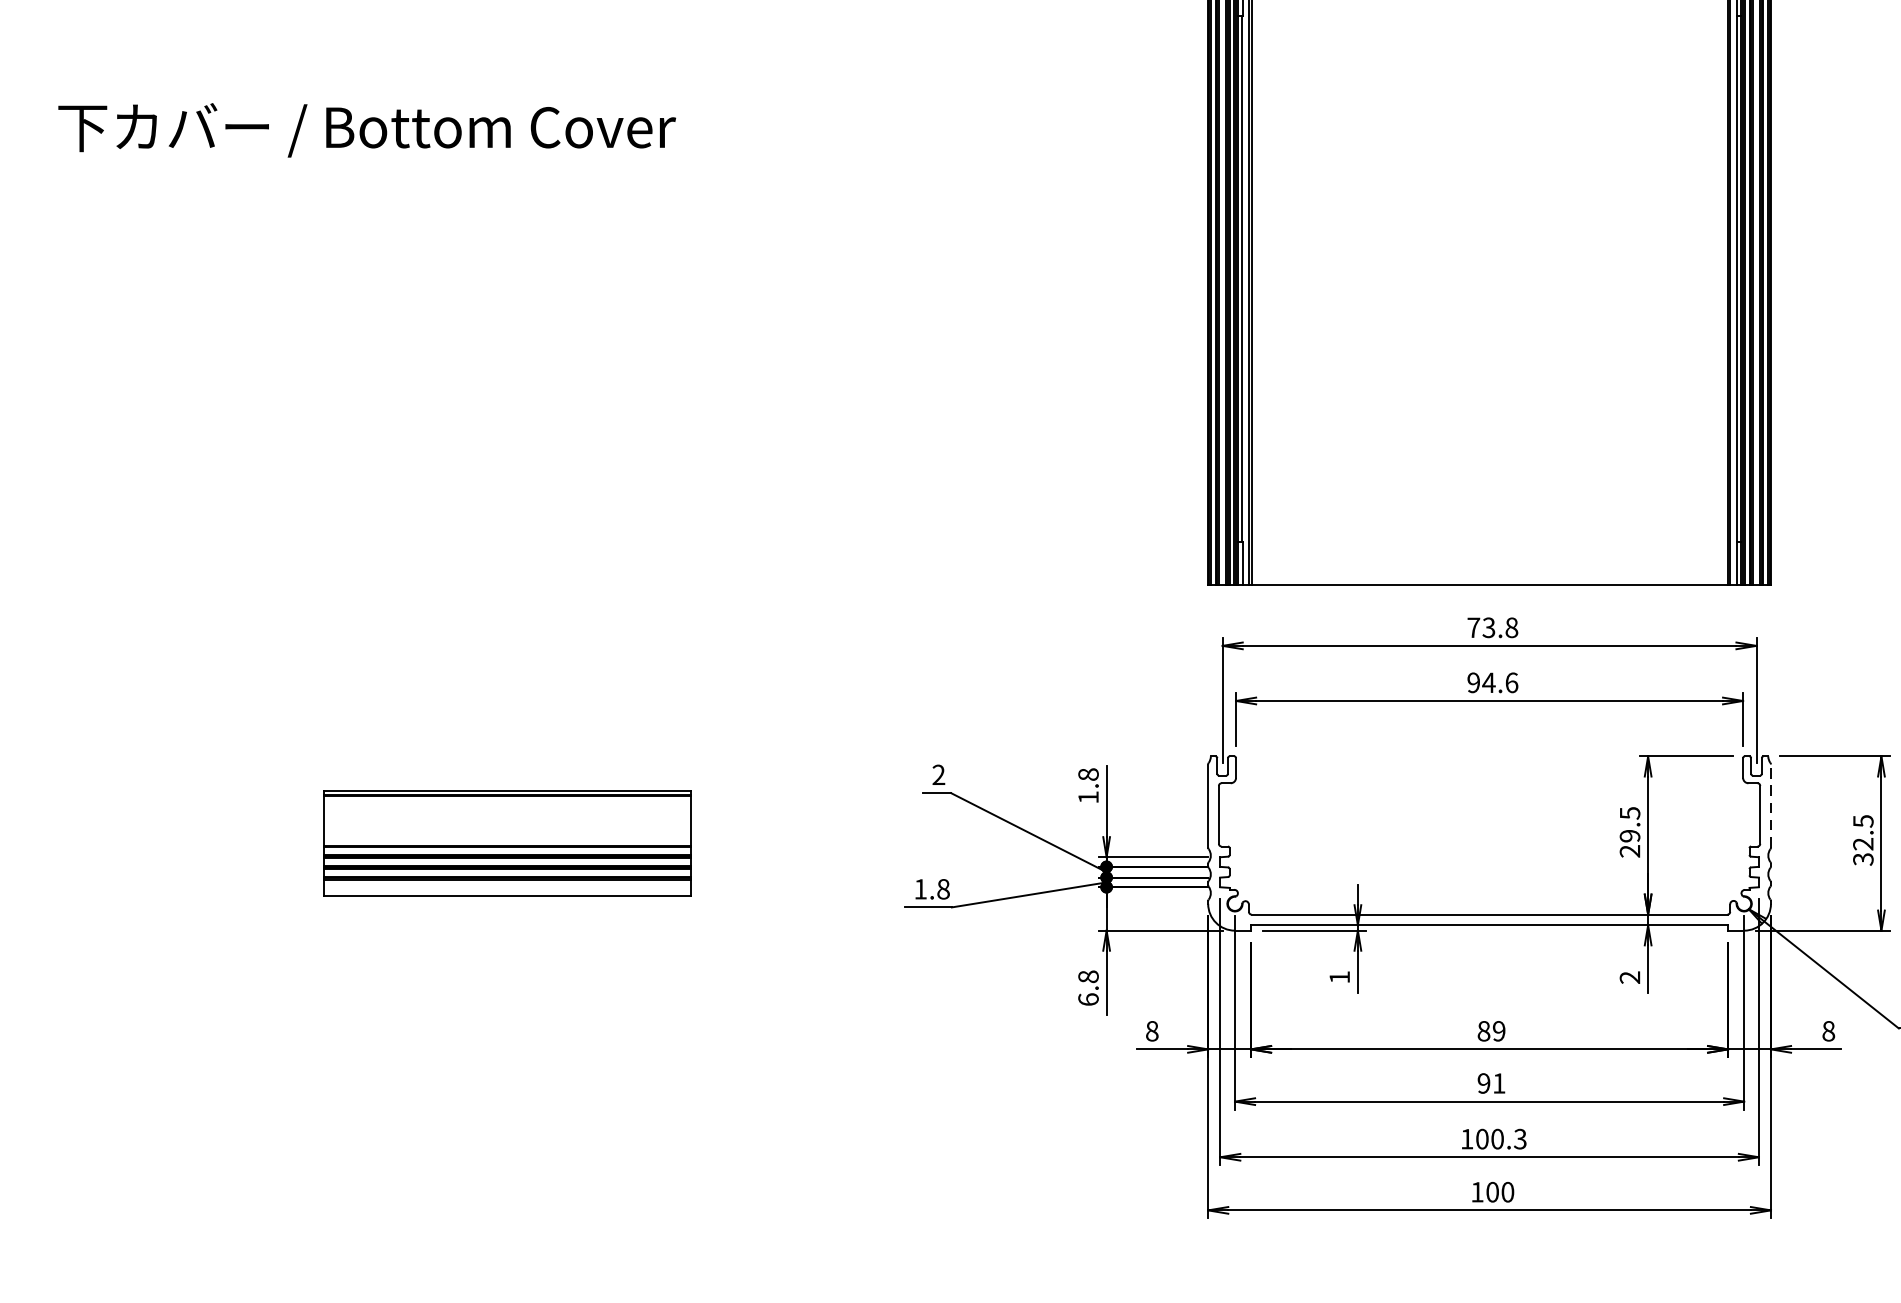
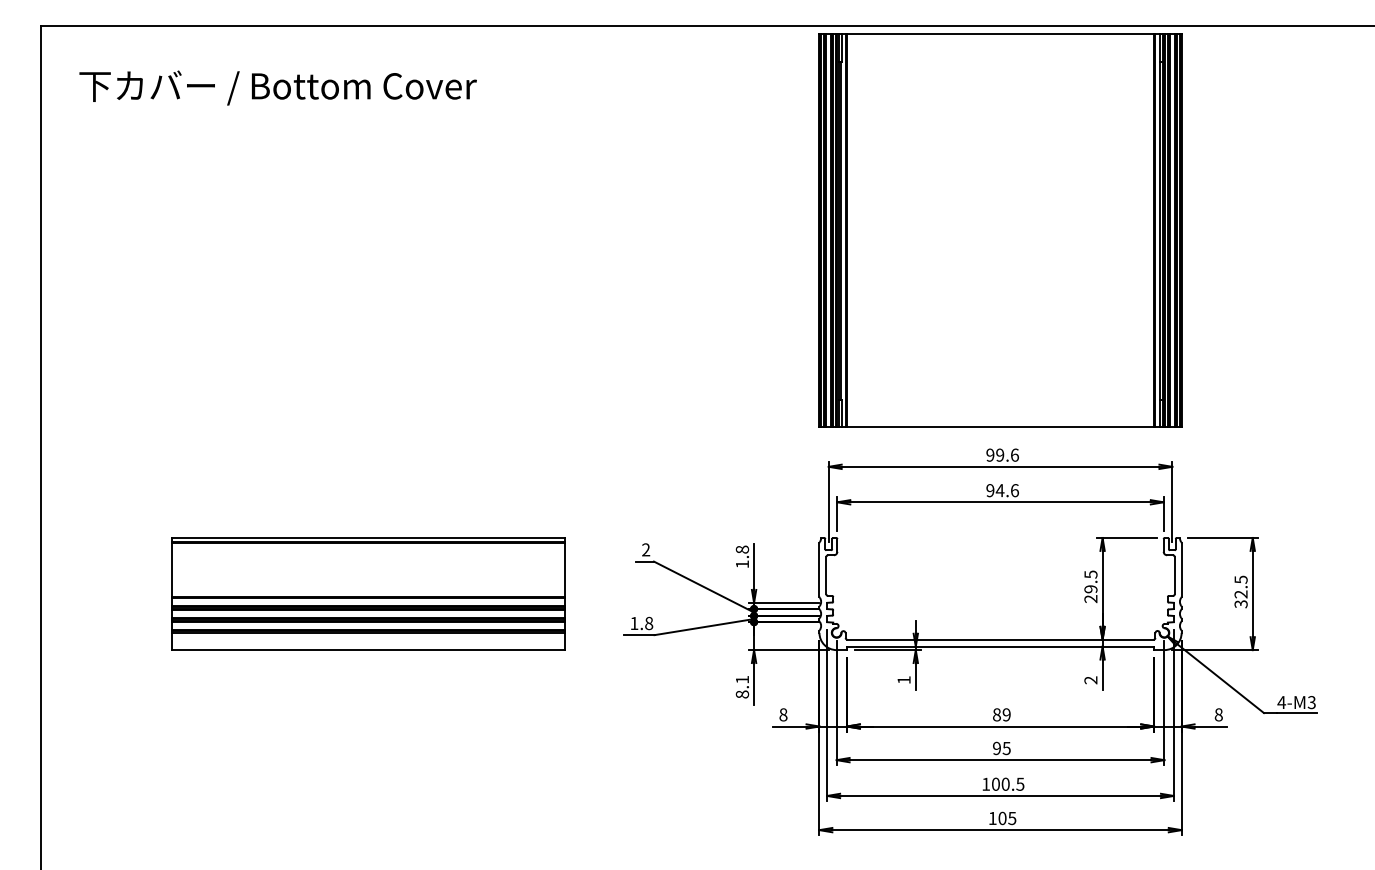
text: (366, 129) -> (277, 87), moved
text: (1492, 626) -> (1002, 454), 73.8 -> 99.6
line: (1770, 805) -> (1181, 569), dashed -> solid
part: (507, 842) -> (368, 593), size x1.67
text: (1088, 987) -> (742, 686), 6.8 -> 8.1
text: (1498, 1083) -> (1006, 748), 91 -> 95
text: (1520, 1137) -> (1020, 783), 100.3 -> 100.5
text: (1508, 1190) -> (1012, 817), 100 -> 105

